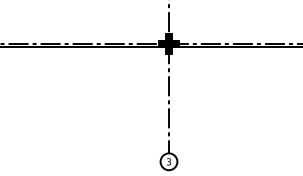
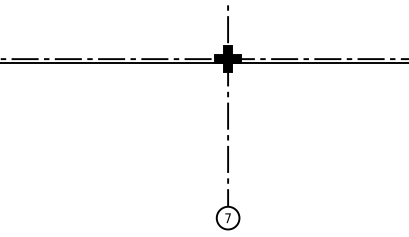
text: (168, 162) -> (227, 218), 3 -> 7

